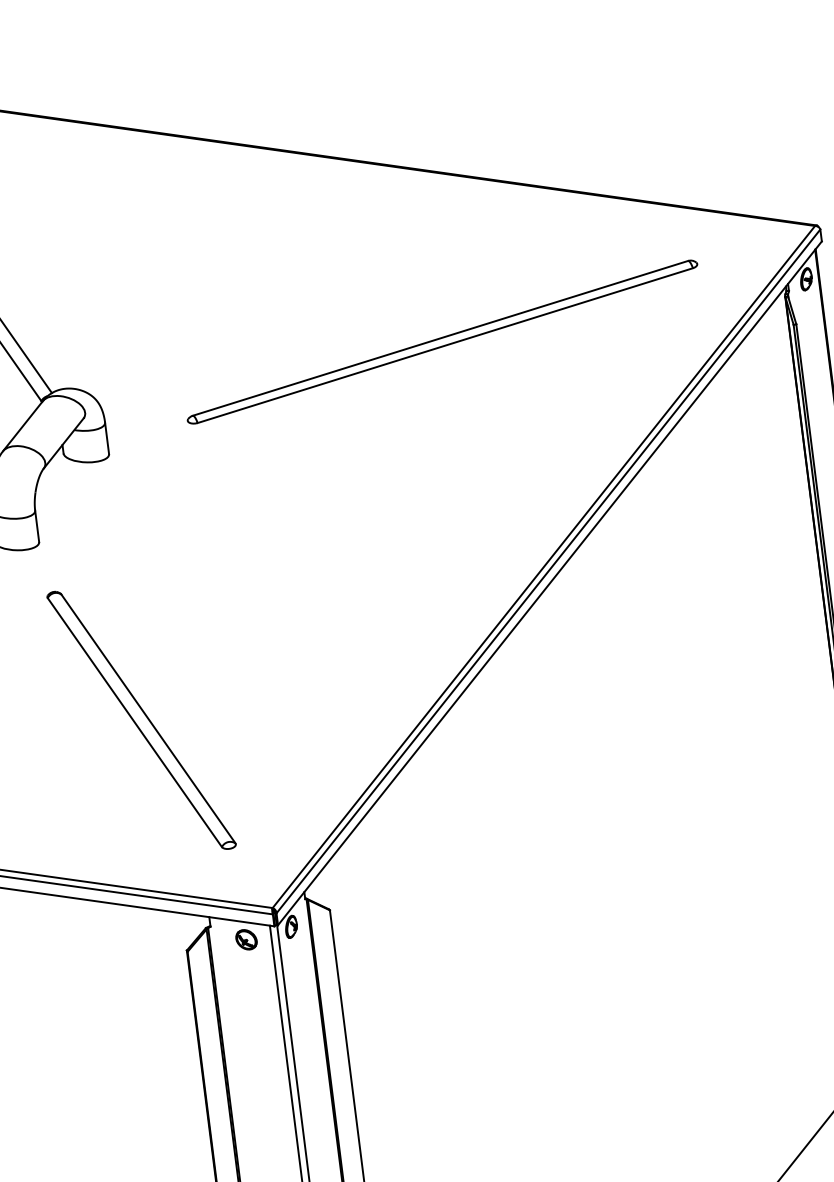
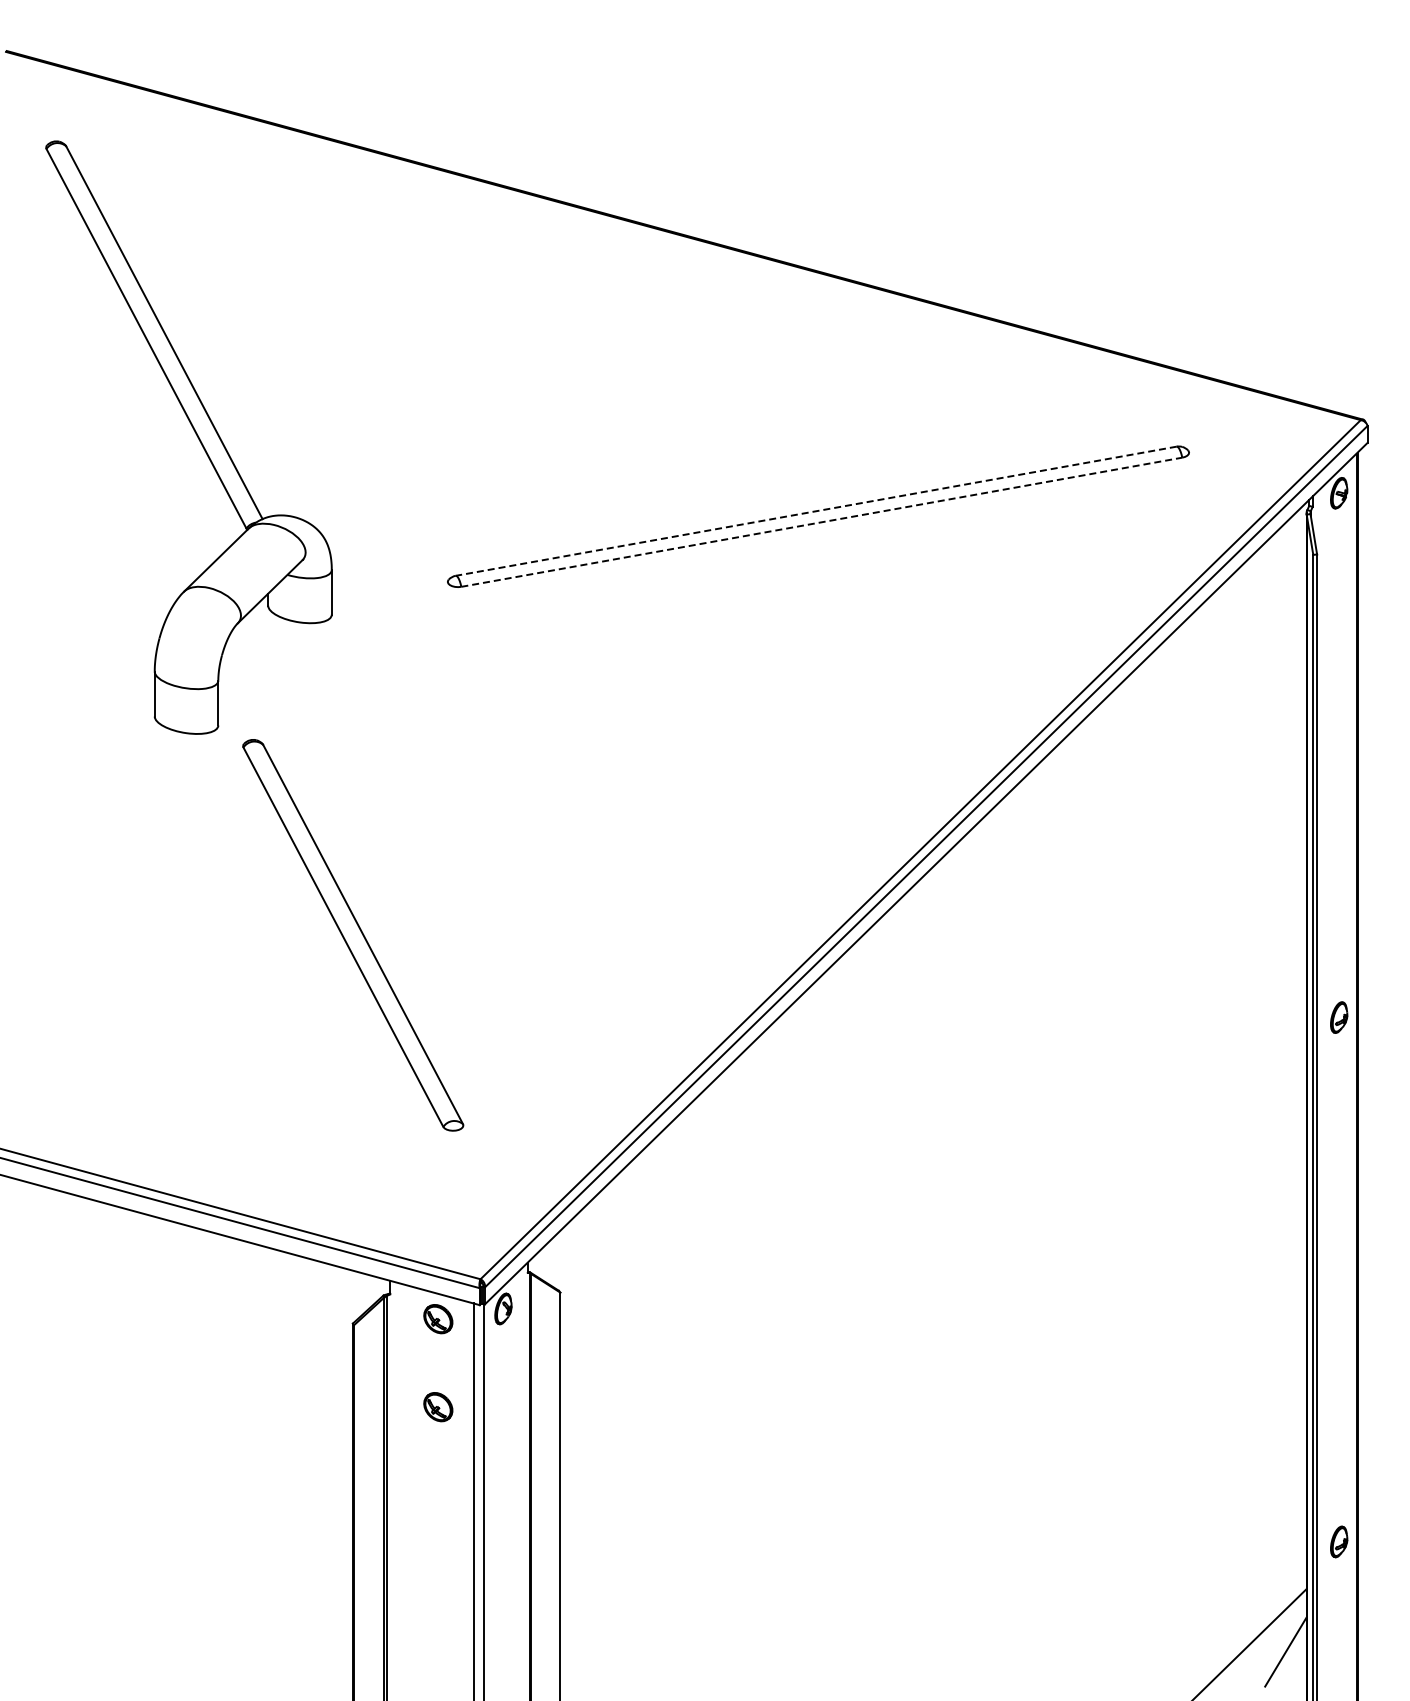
line: (439, 338) -> (815, 511), solid -> dashed
line: (445, 345) -> (822, 522), solid -> dashed
part: (141, 720) -> (353, 935), moved
part: (254, 1001) -> (438, 1407), added

